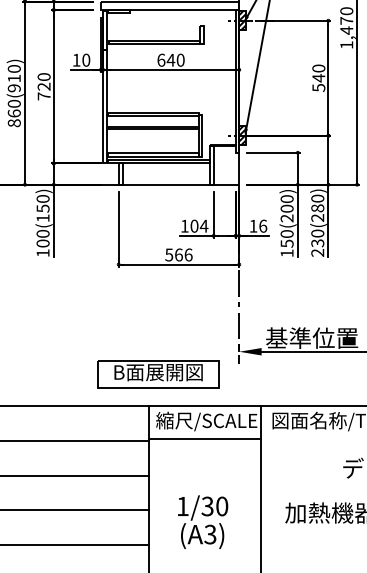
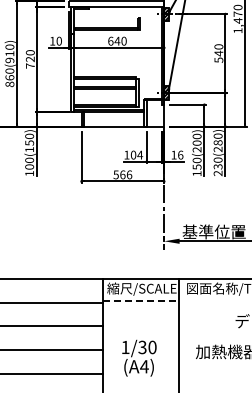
part: (158, 373) -> (108, 256), removed
line: (206, 439) -> (141, 301), solid -> dashed
text: (210, 534) -> (144, 366), (A3) -> (A4)

